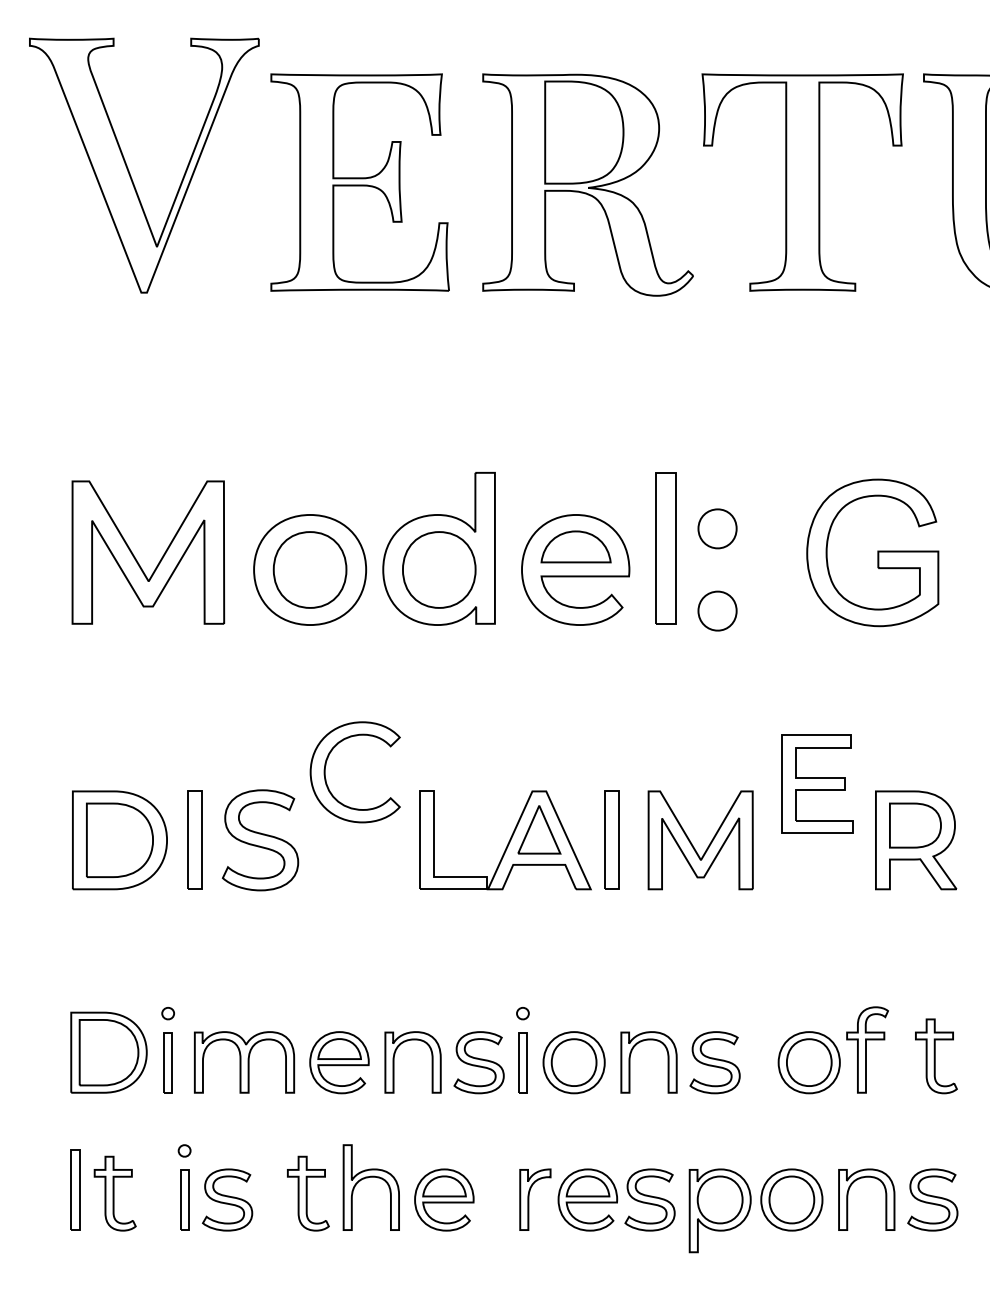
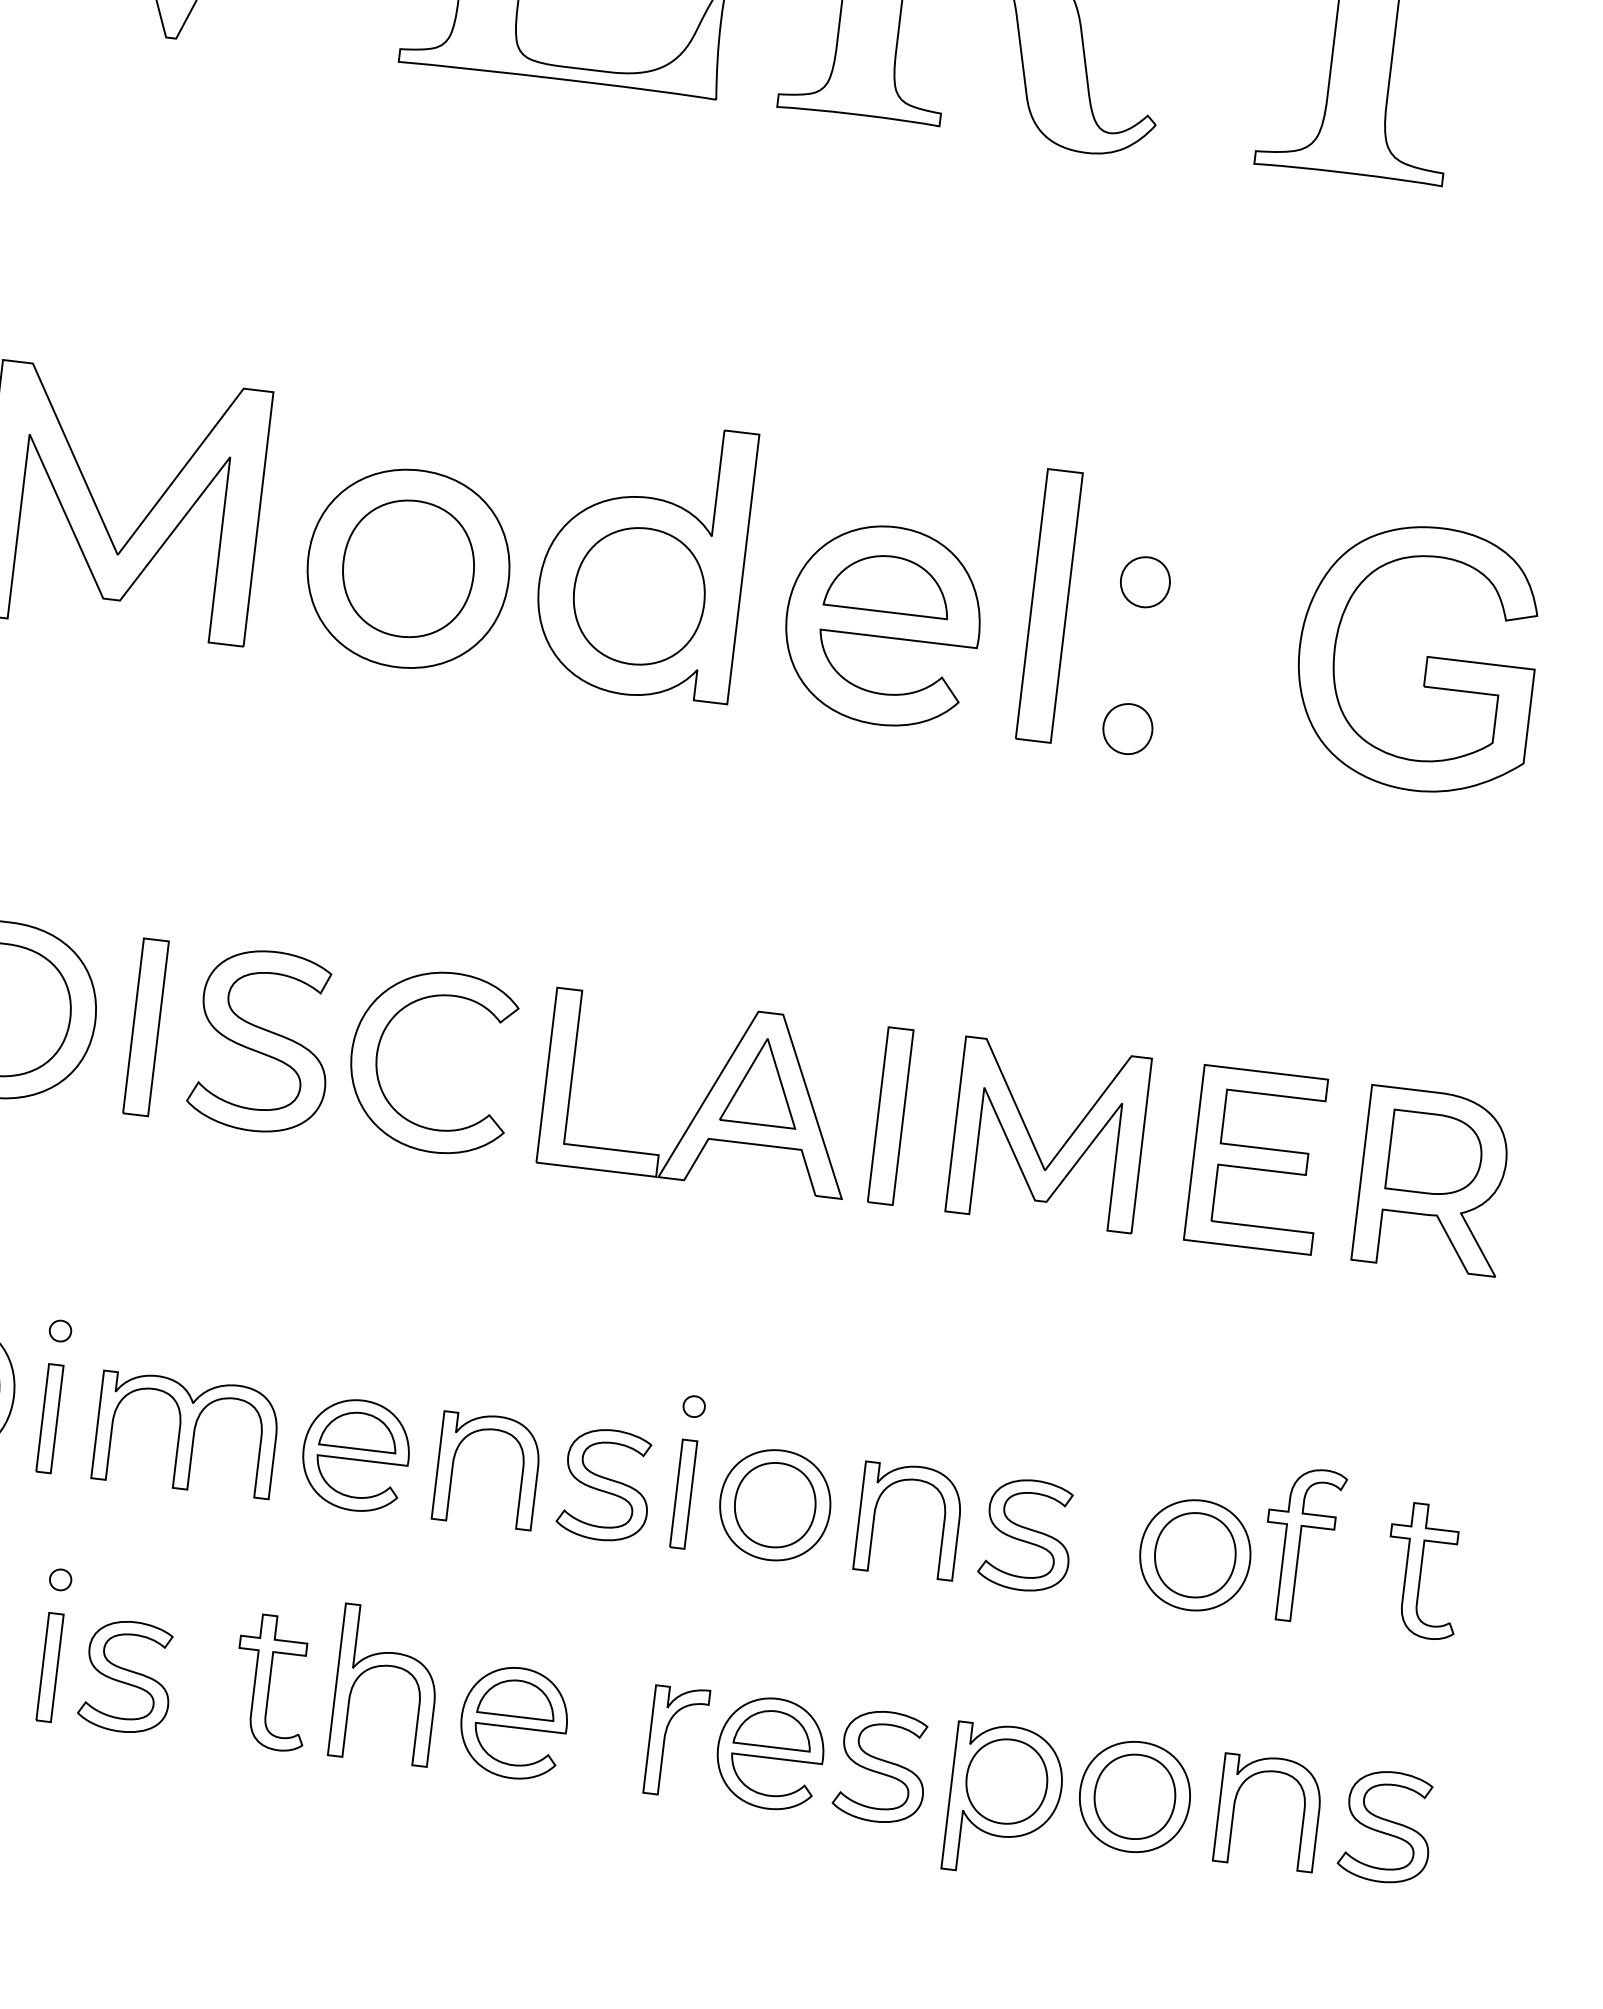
part: (717, 528) -> (1145, 581), size x0.71
part: (717, 610) -> (1127, 727), size x0.71
part: (326, 765) -> (381, 1043), moved
part: (817, 783) -> (1257, 1158), moved

